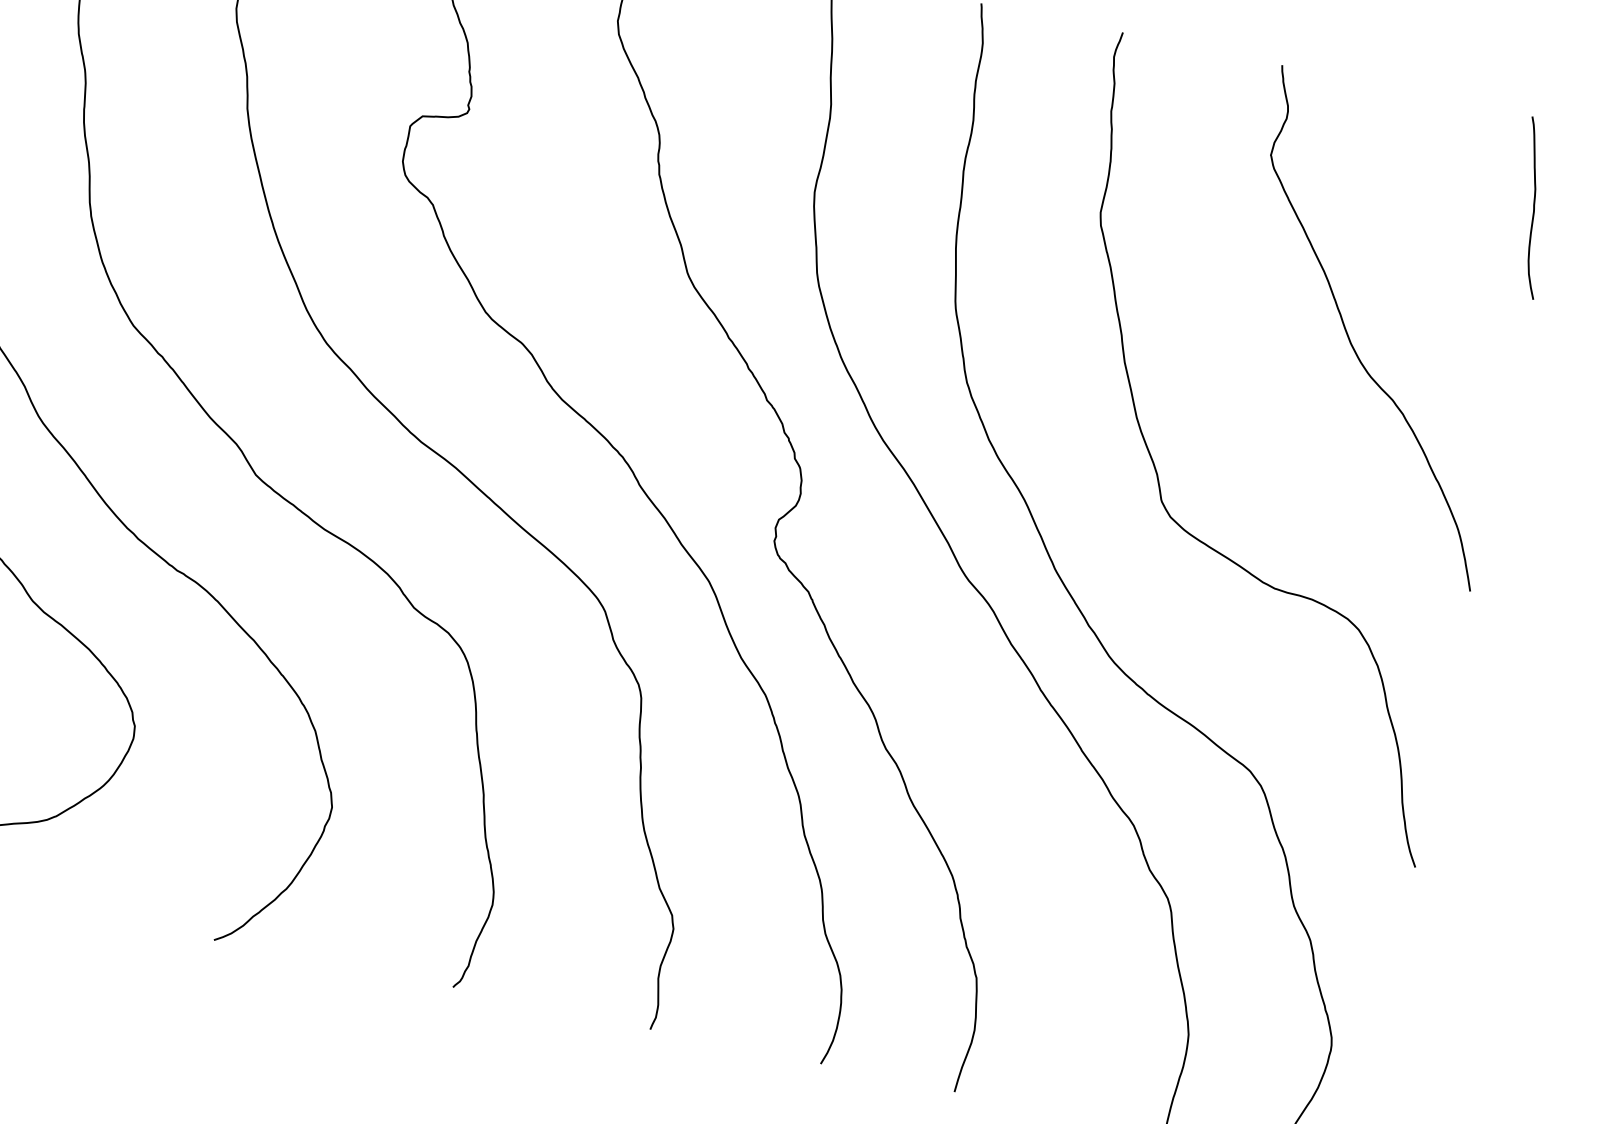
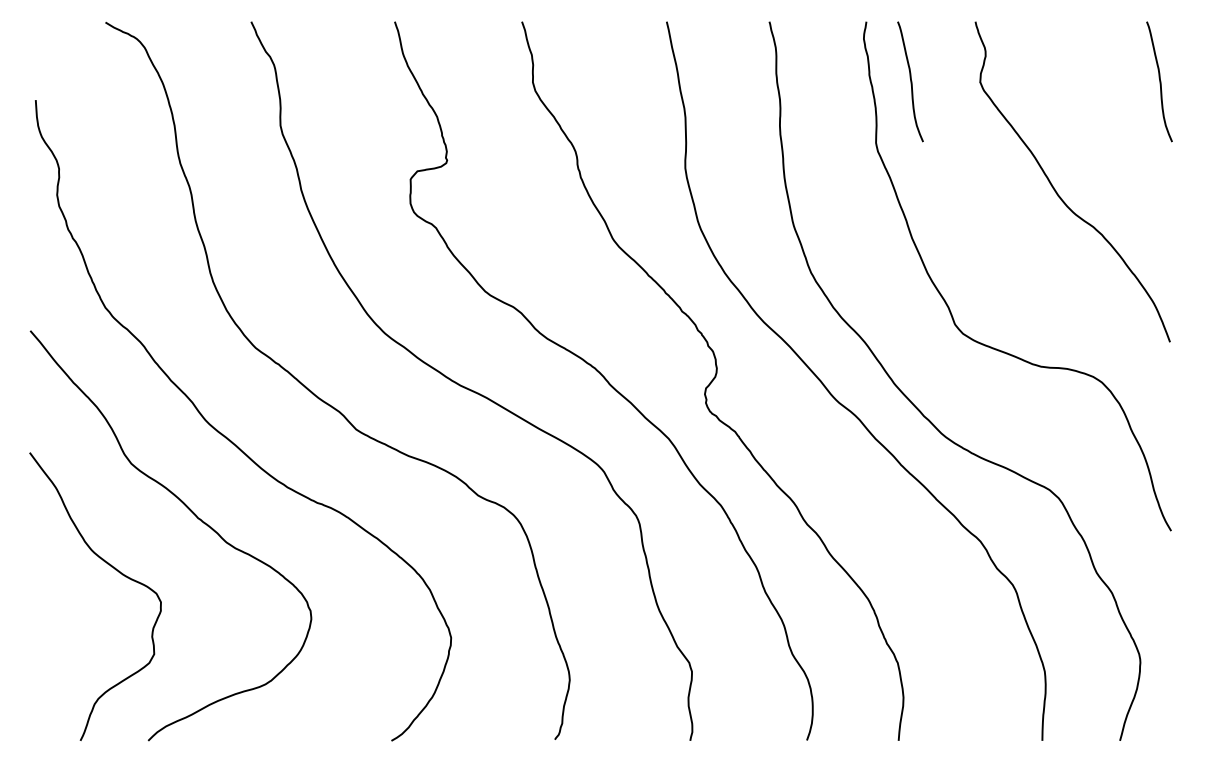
curve: (1169, 132) -> (910, 81), added

